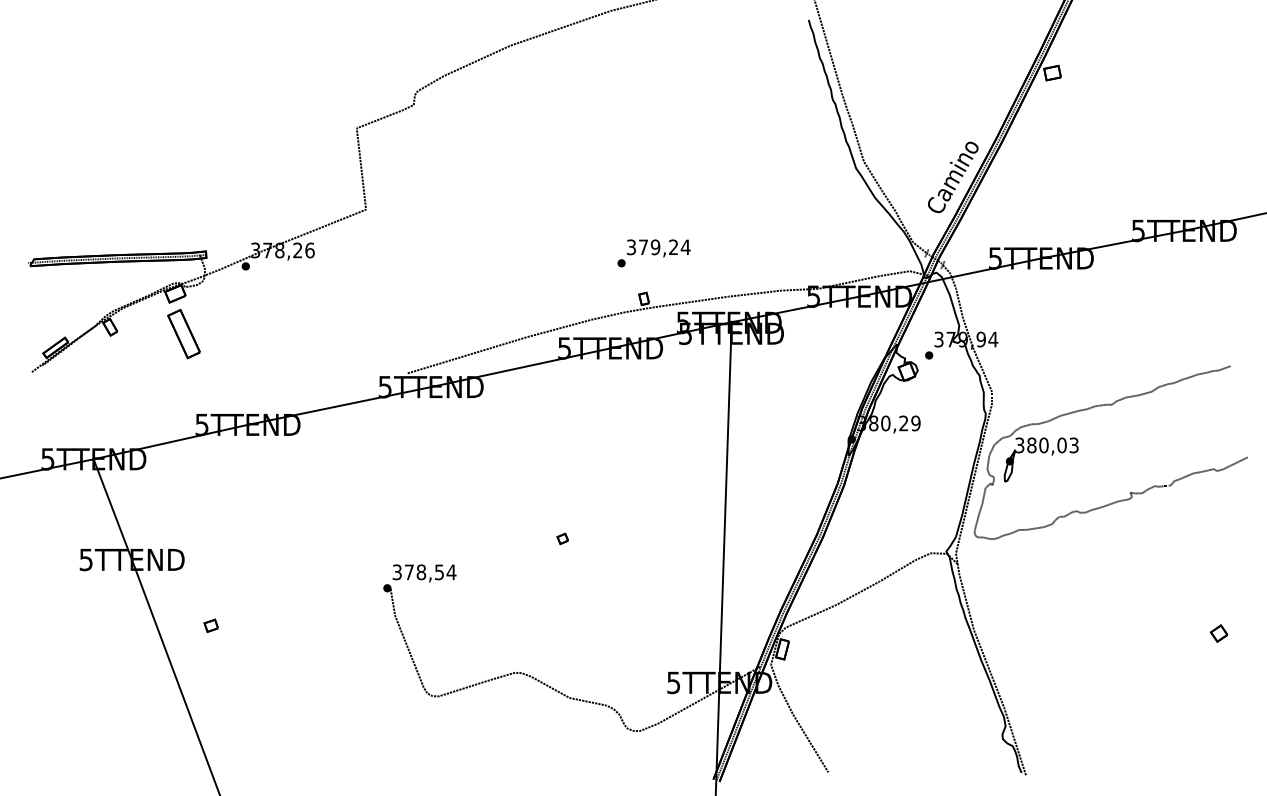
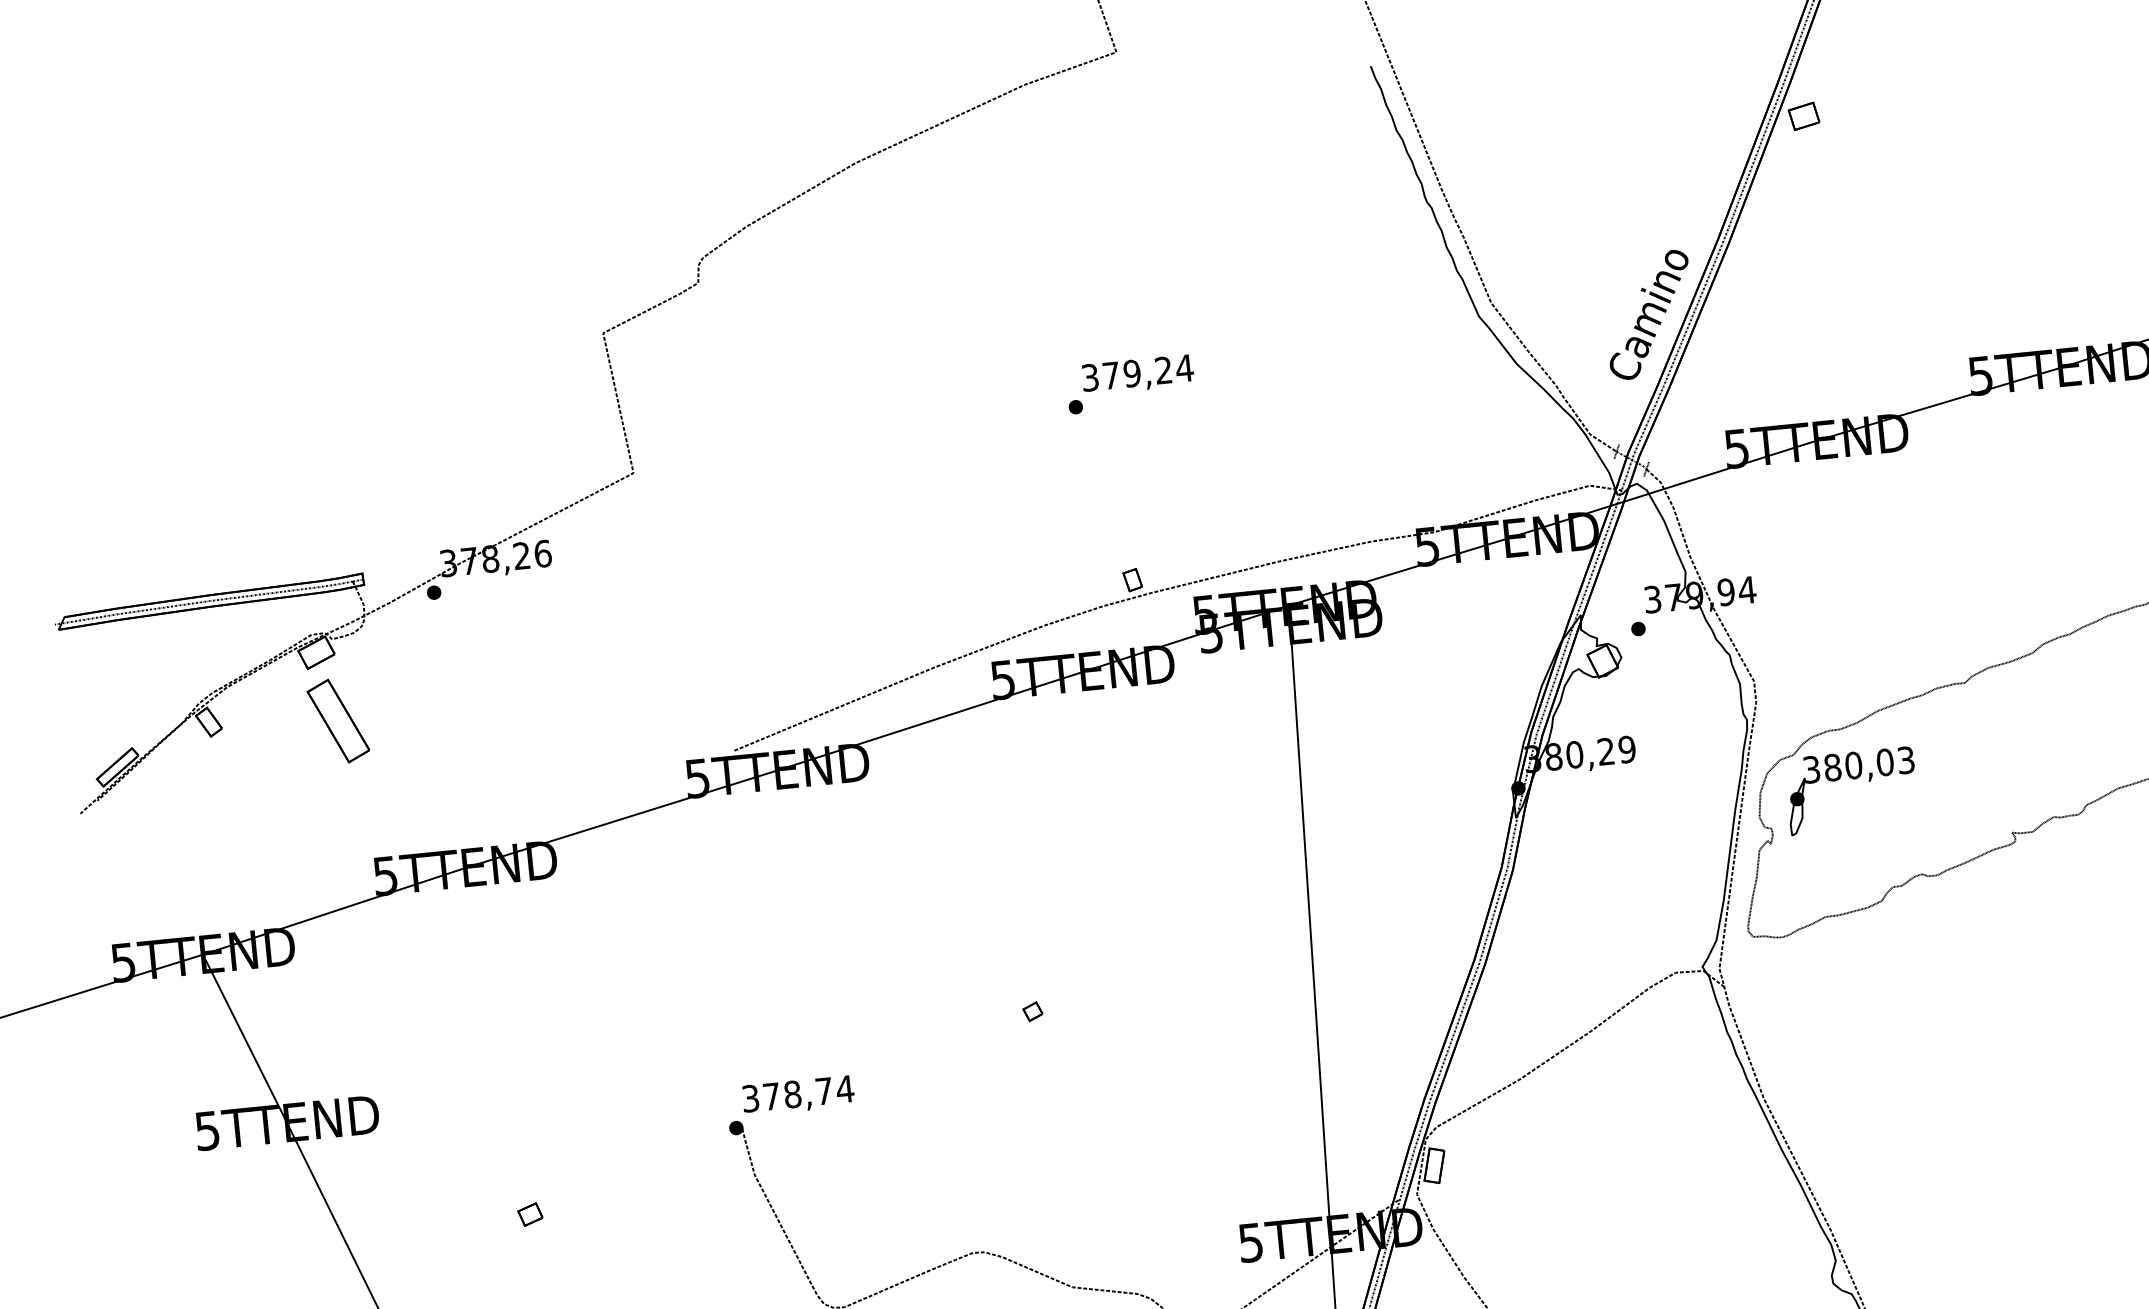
text: (653, 253) -> (1129, 384), moved
text: (439, 572) -> (824, 1091), 378,54 -> 378,74
part: (210, 625) -> (529, 1214), moved

